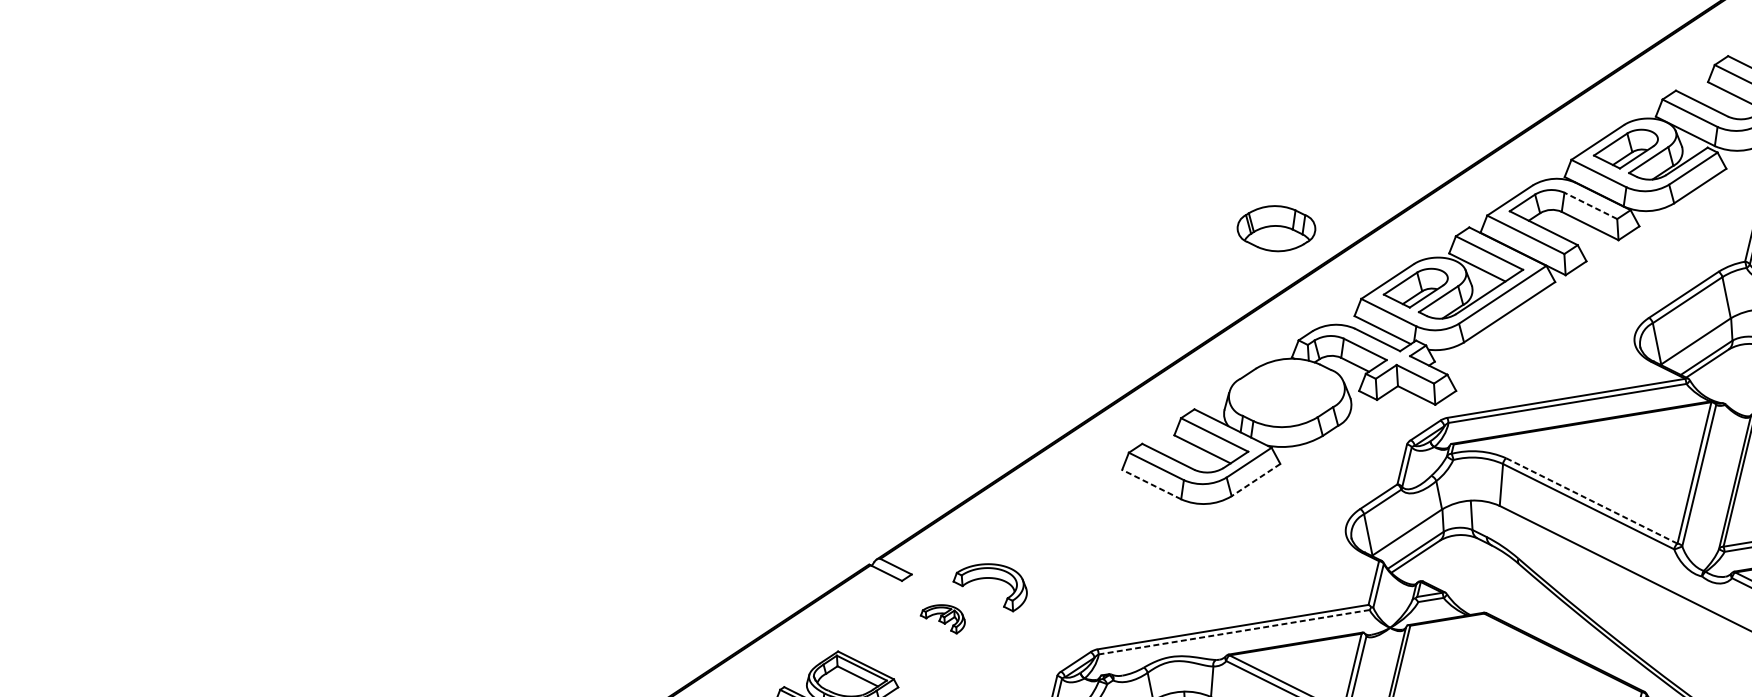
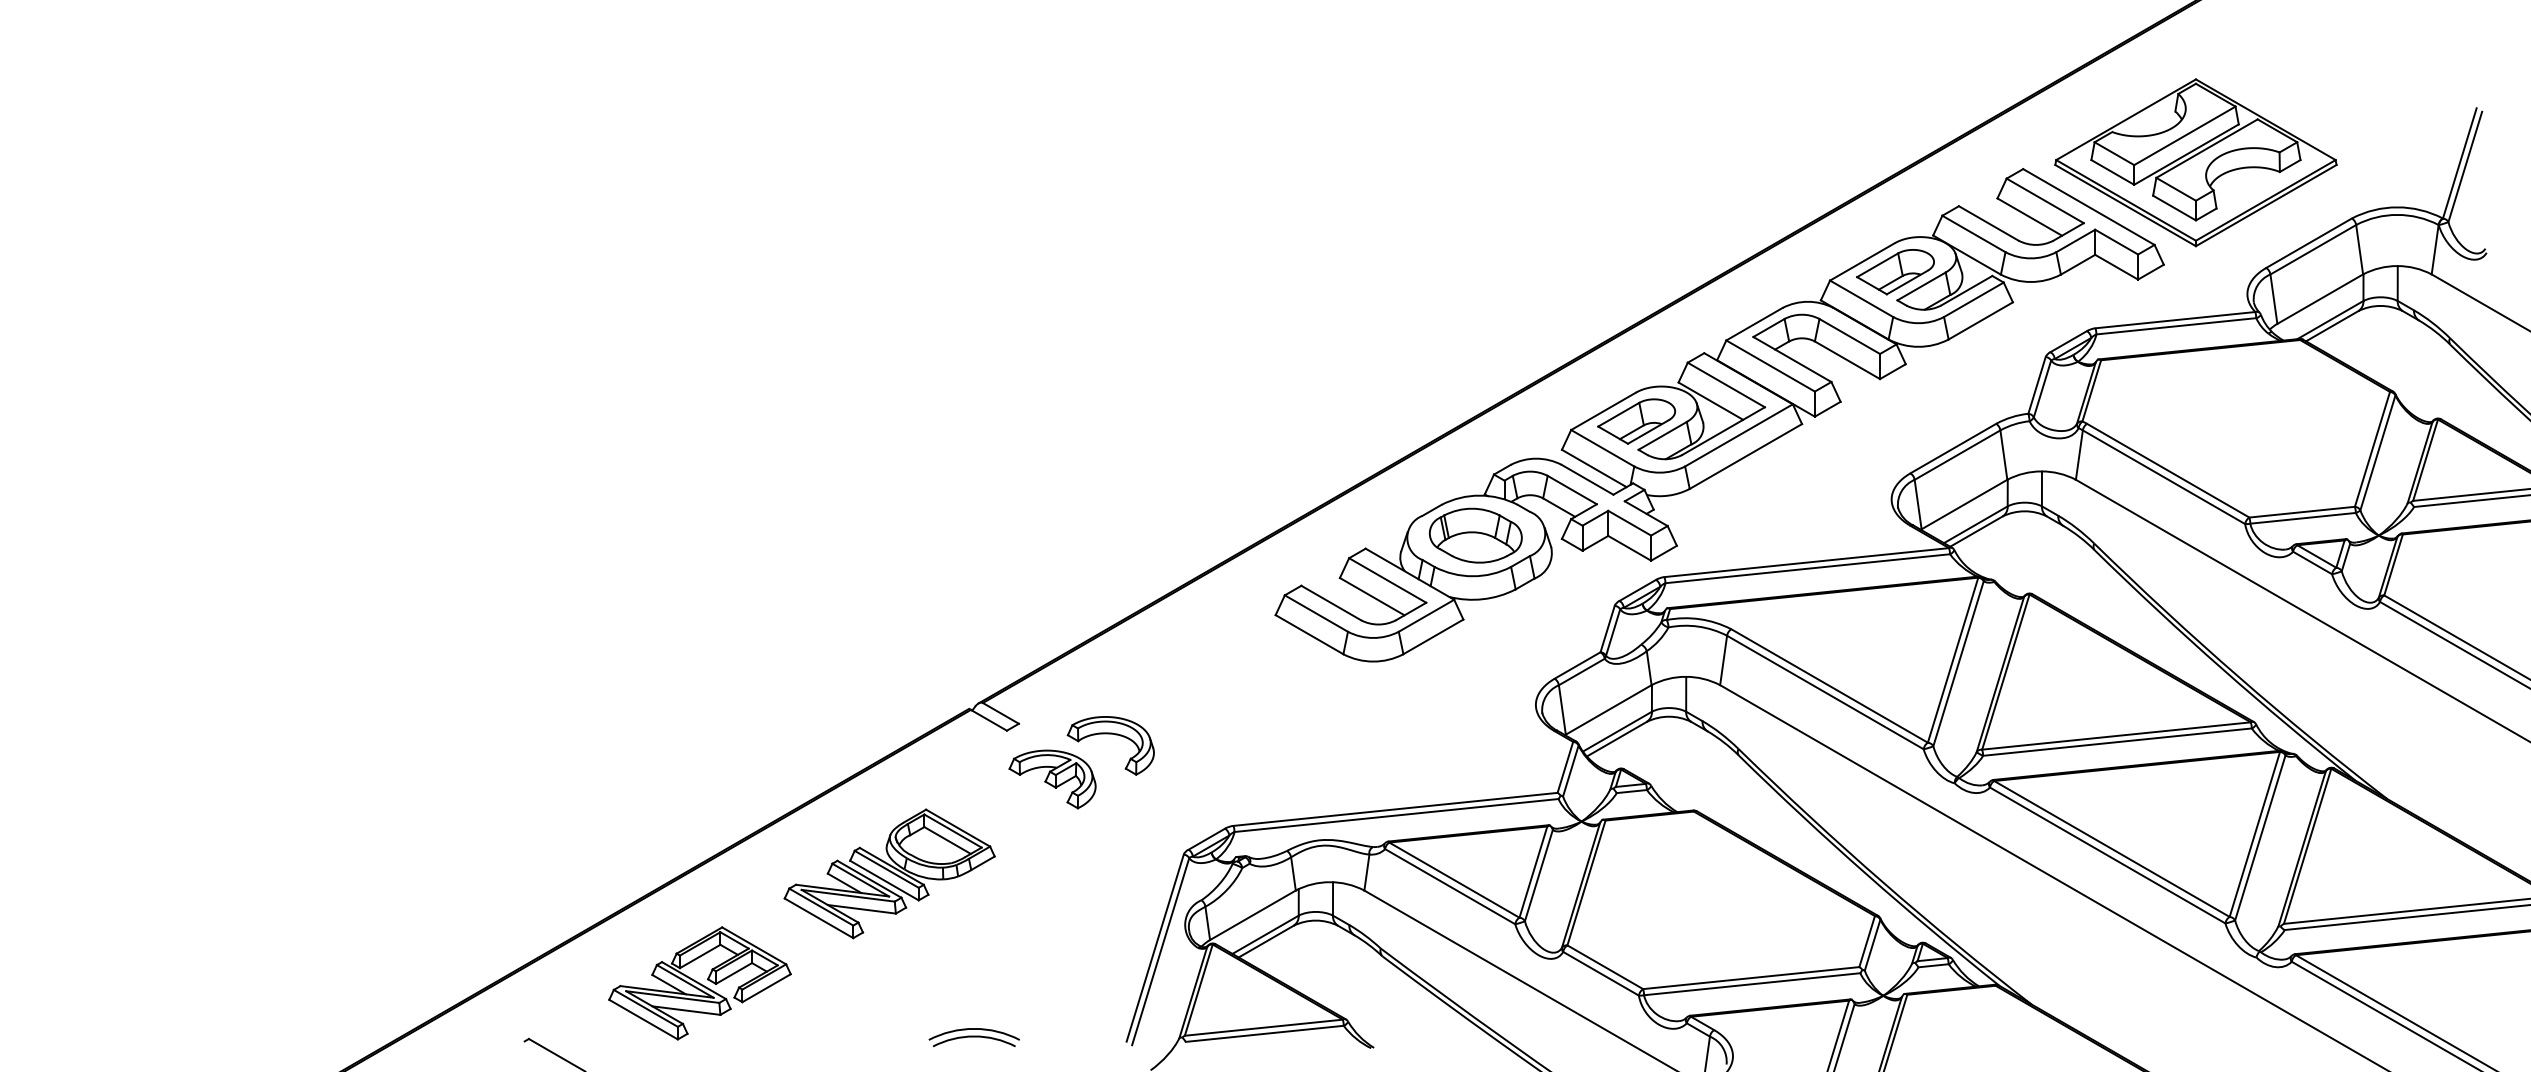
line: (1590, 205) -> (1849, 336), dashed -> solid
part: (1276, 228) -> (1475, 535), moved
line: (1256, 479) -> (1433, 636), dashed -> solid
line: (1151, 484) -> (1309, 634), dashed -> solid
line: (1591, 500) -> (1829, 685), dashed -> solid
part: (942, 619) -> (1052, 779), size x1.67
line: (1234, 632) -> (1396, 815), dashed -> solid

